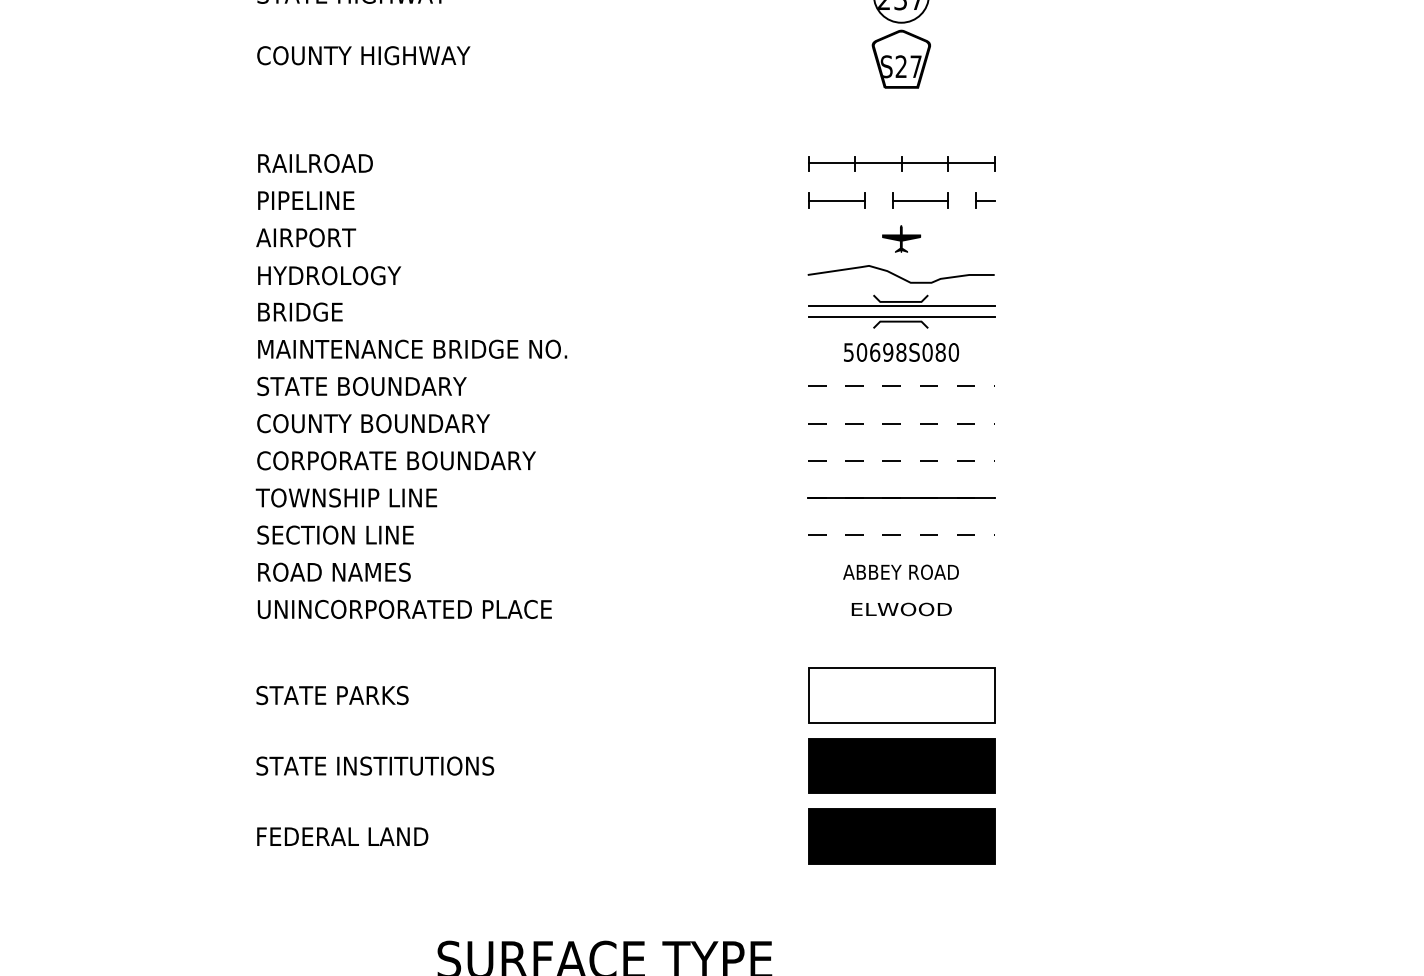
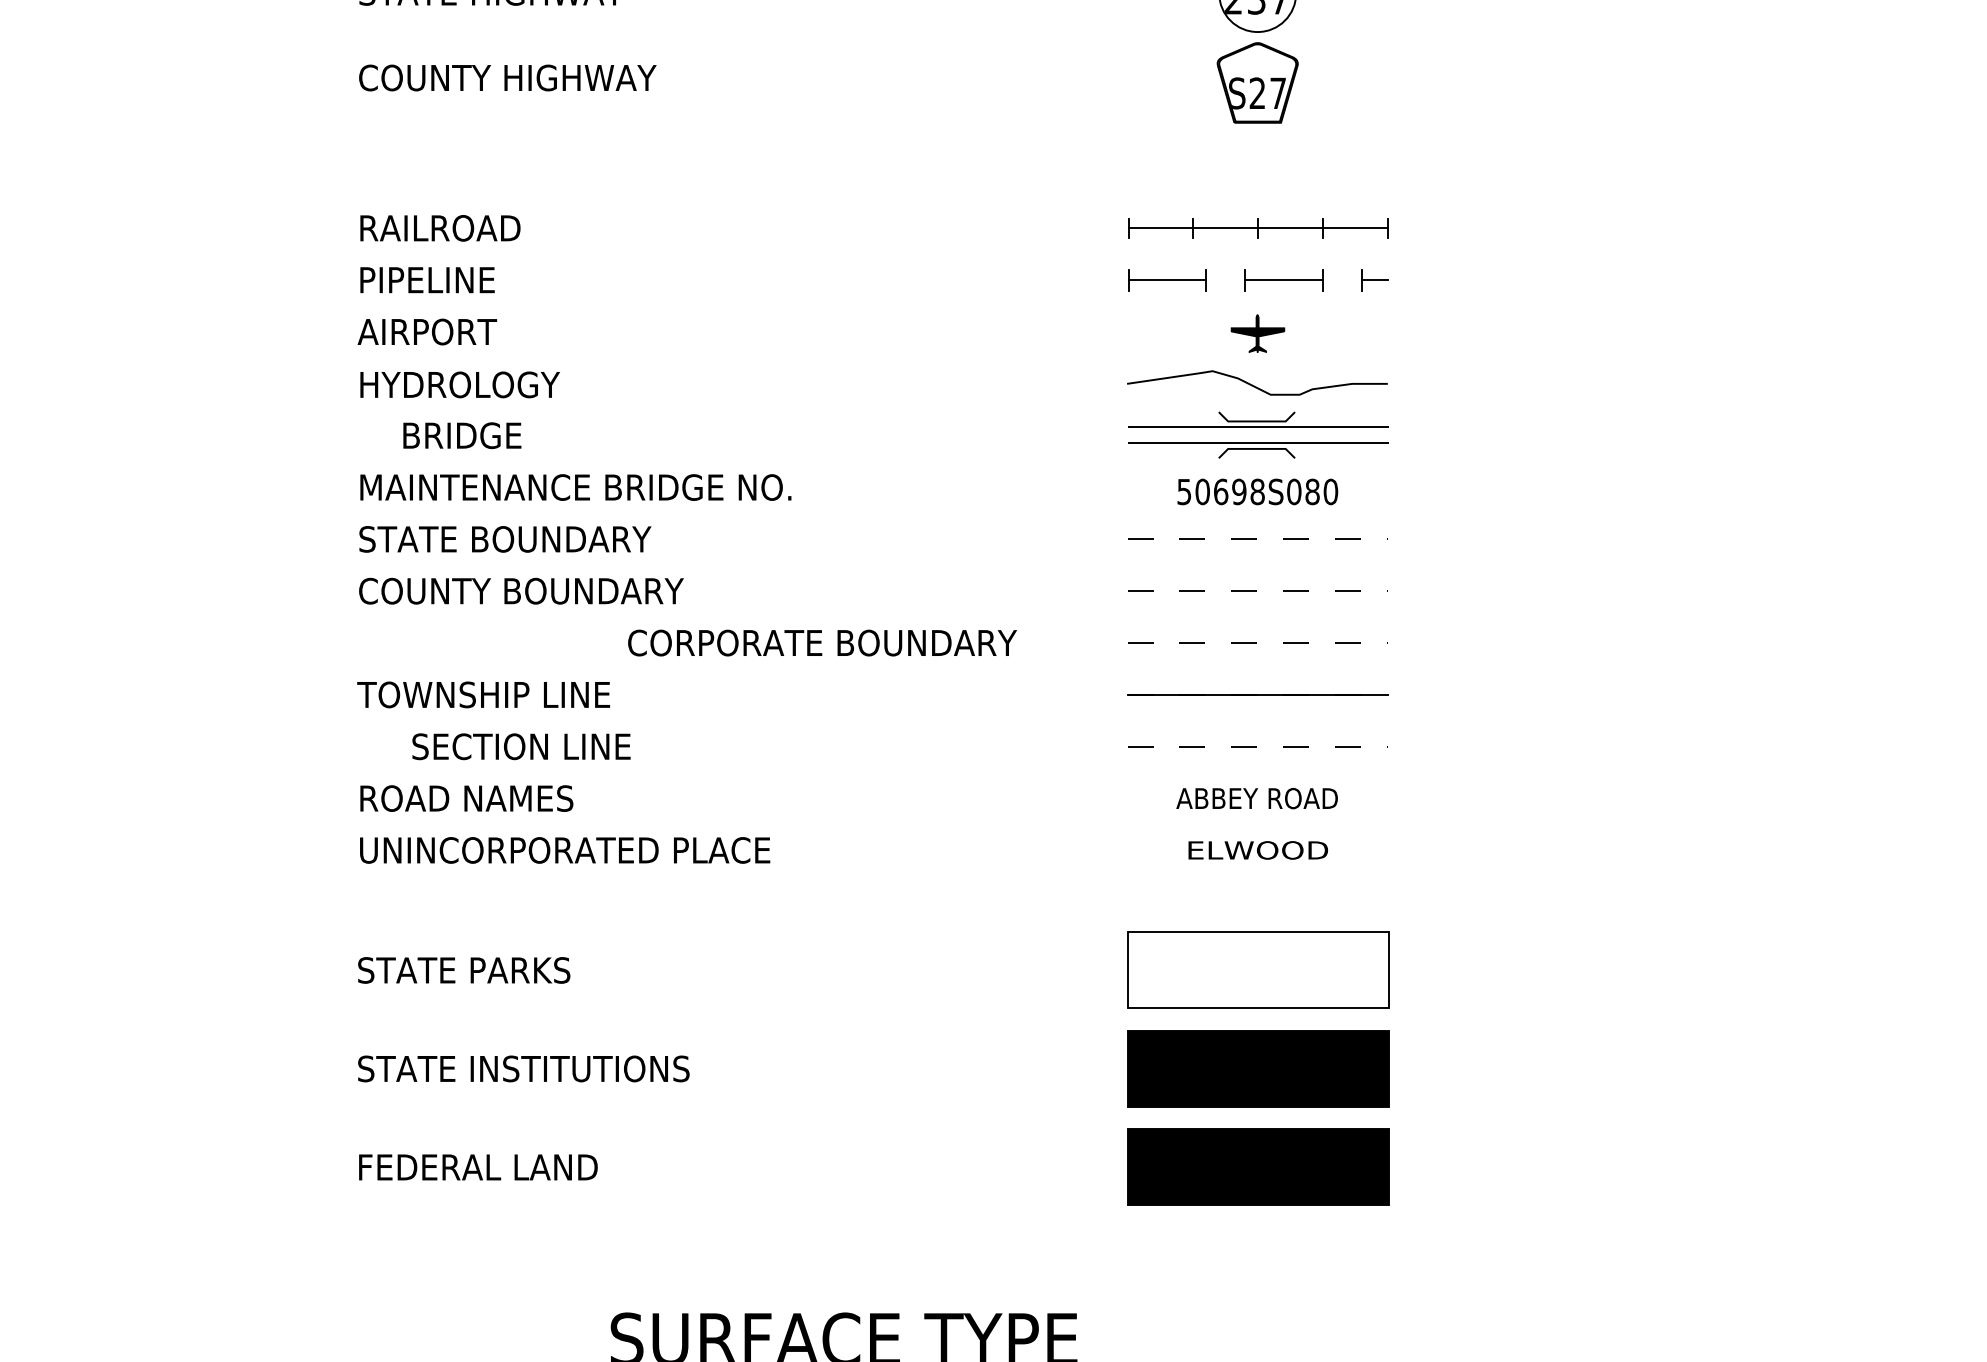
text: (300, 312) -> (462, 435), moved
text: (396, 460) -> (822, 642), moved
text: (335, 534) -> (521, 746), moved

